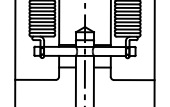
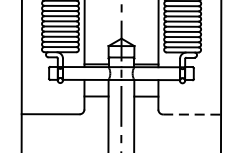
line: (134, 80) -> (192, 115), solid -> dashed

